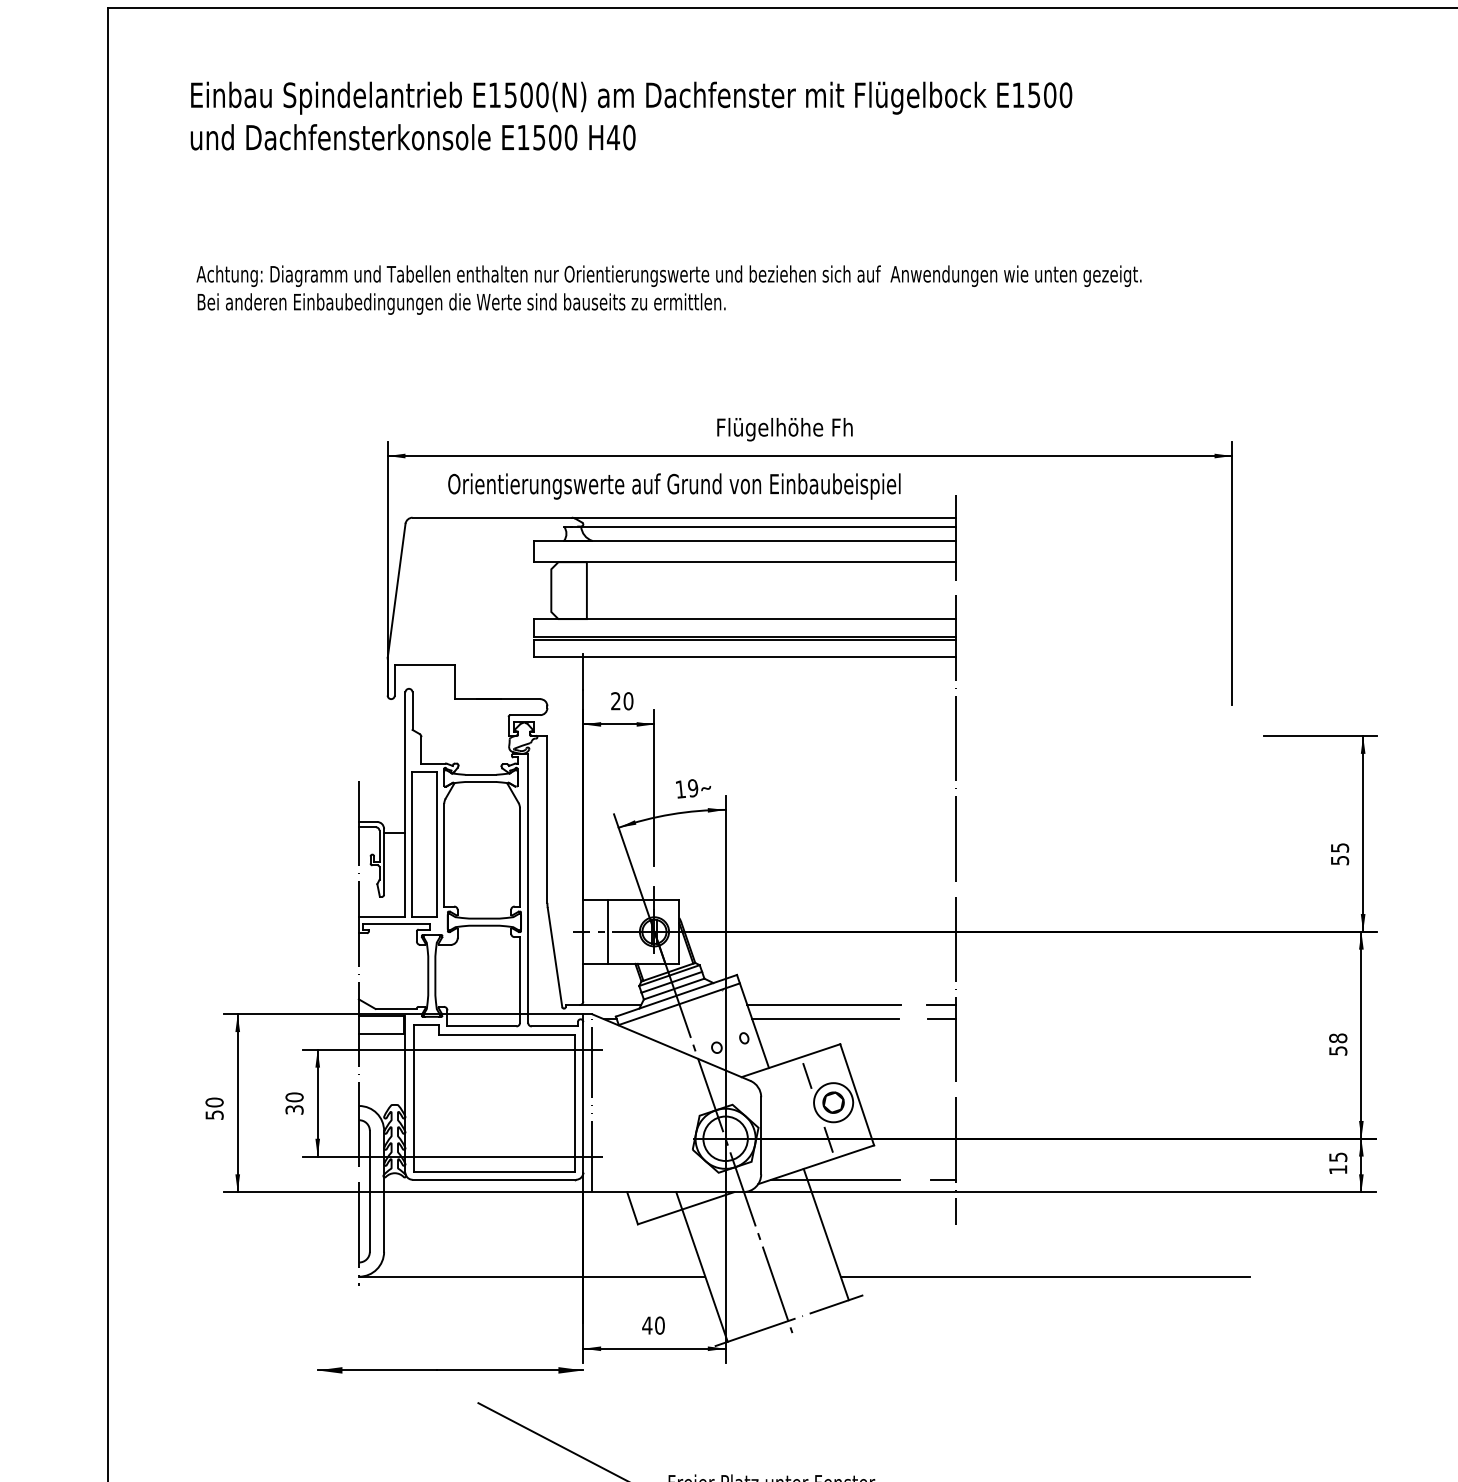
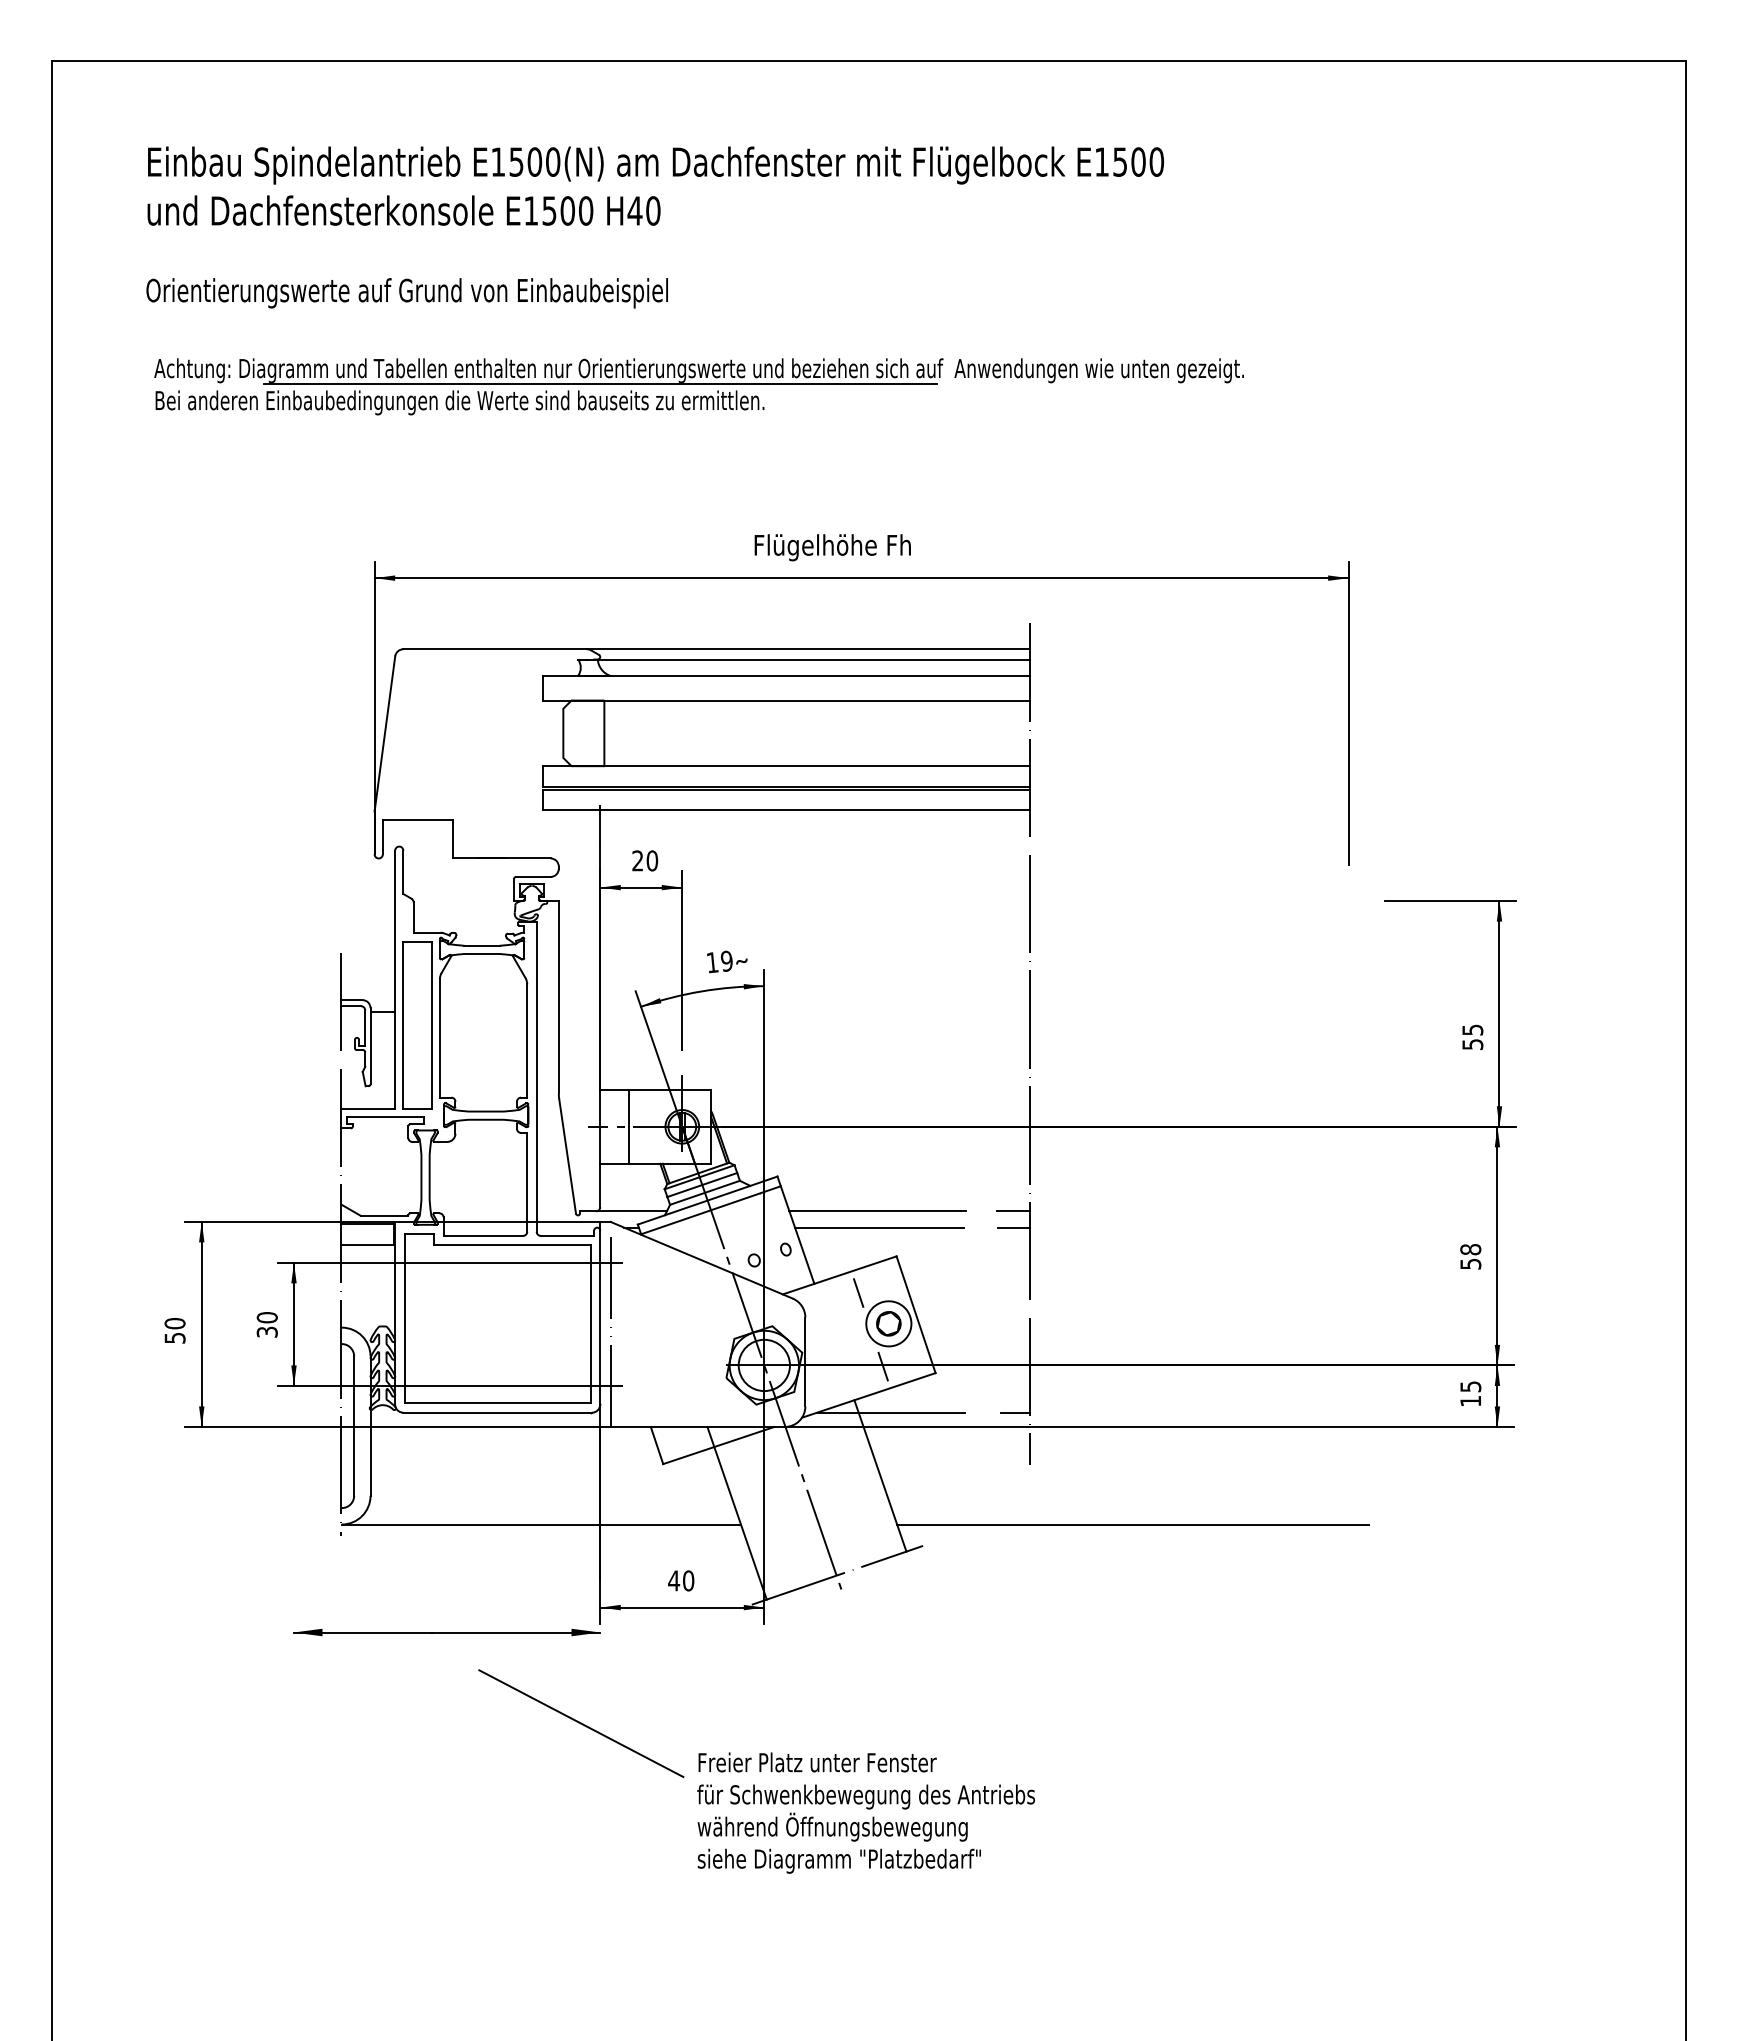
line: (583, 287) -> (600, 383), added
text: (673, 486) -> (406, 293), moved

